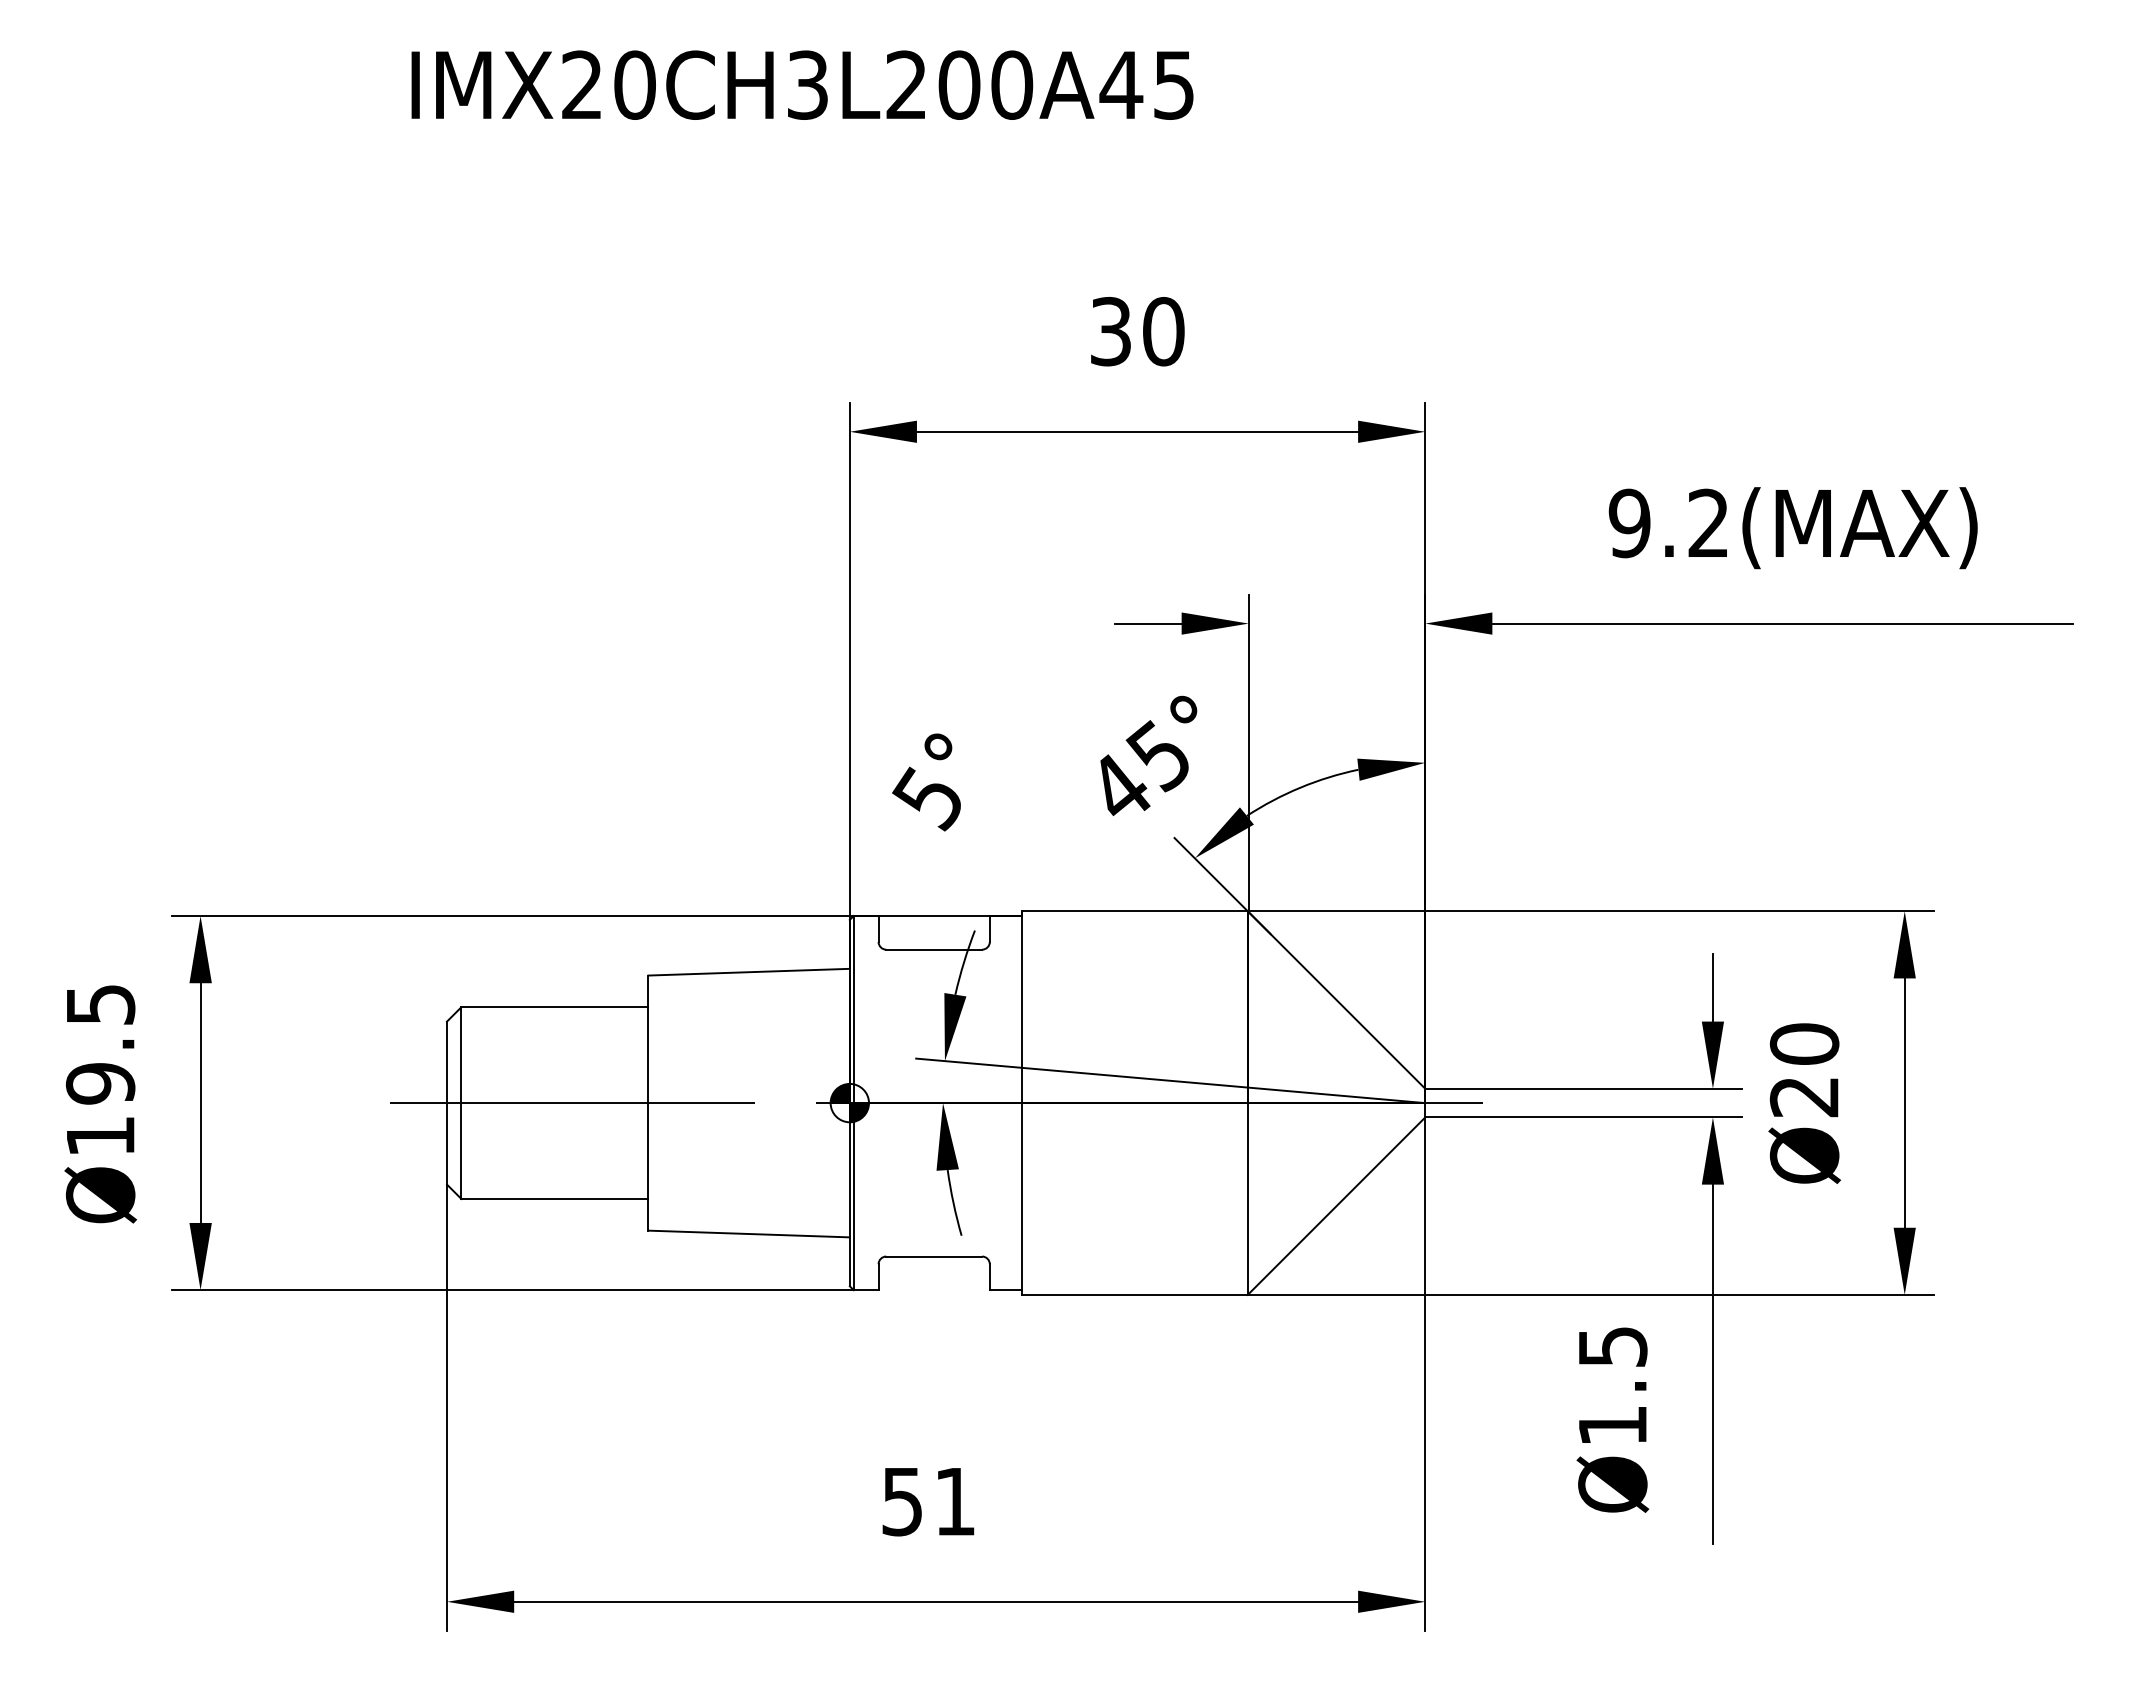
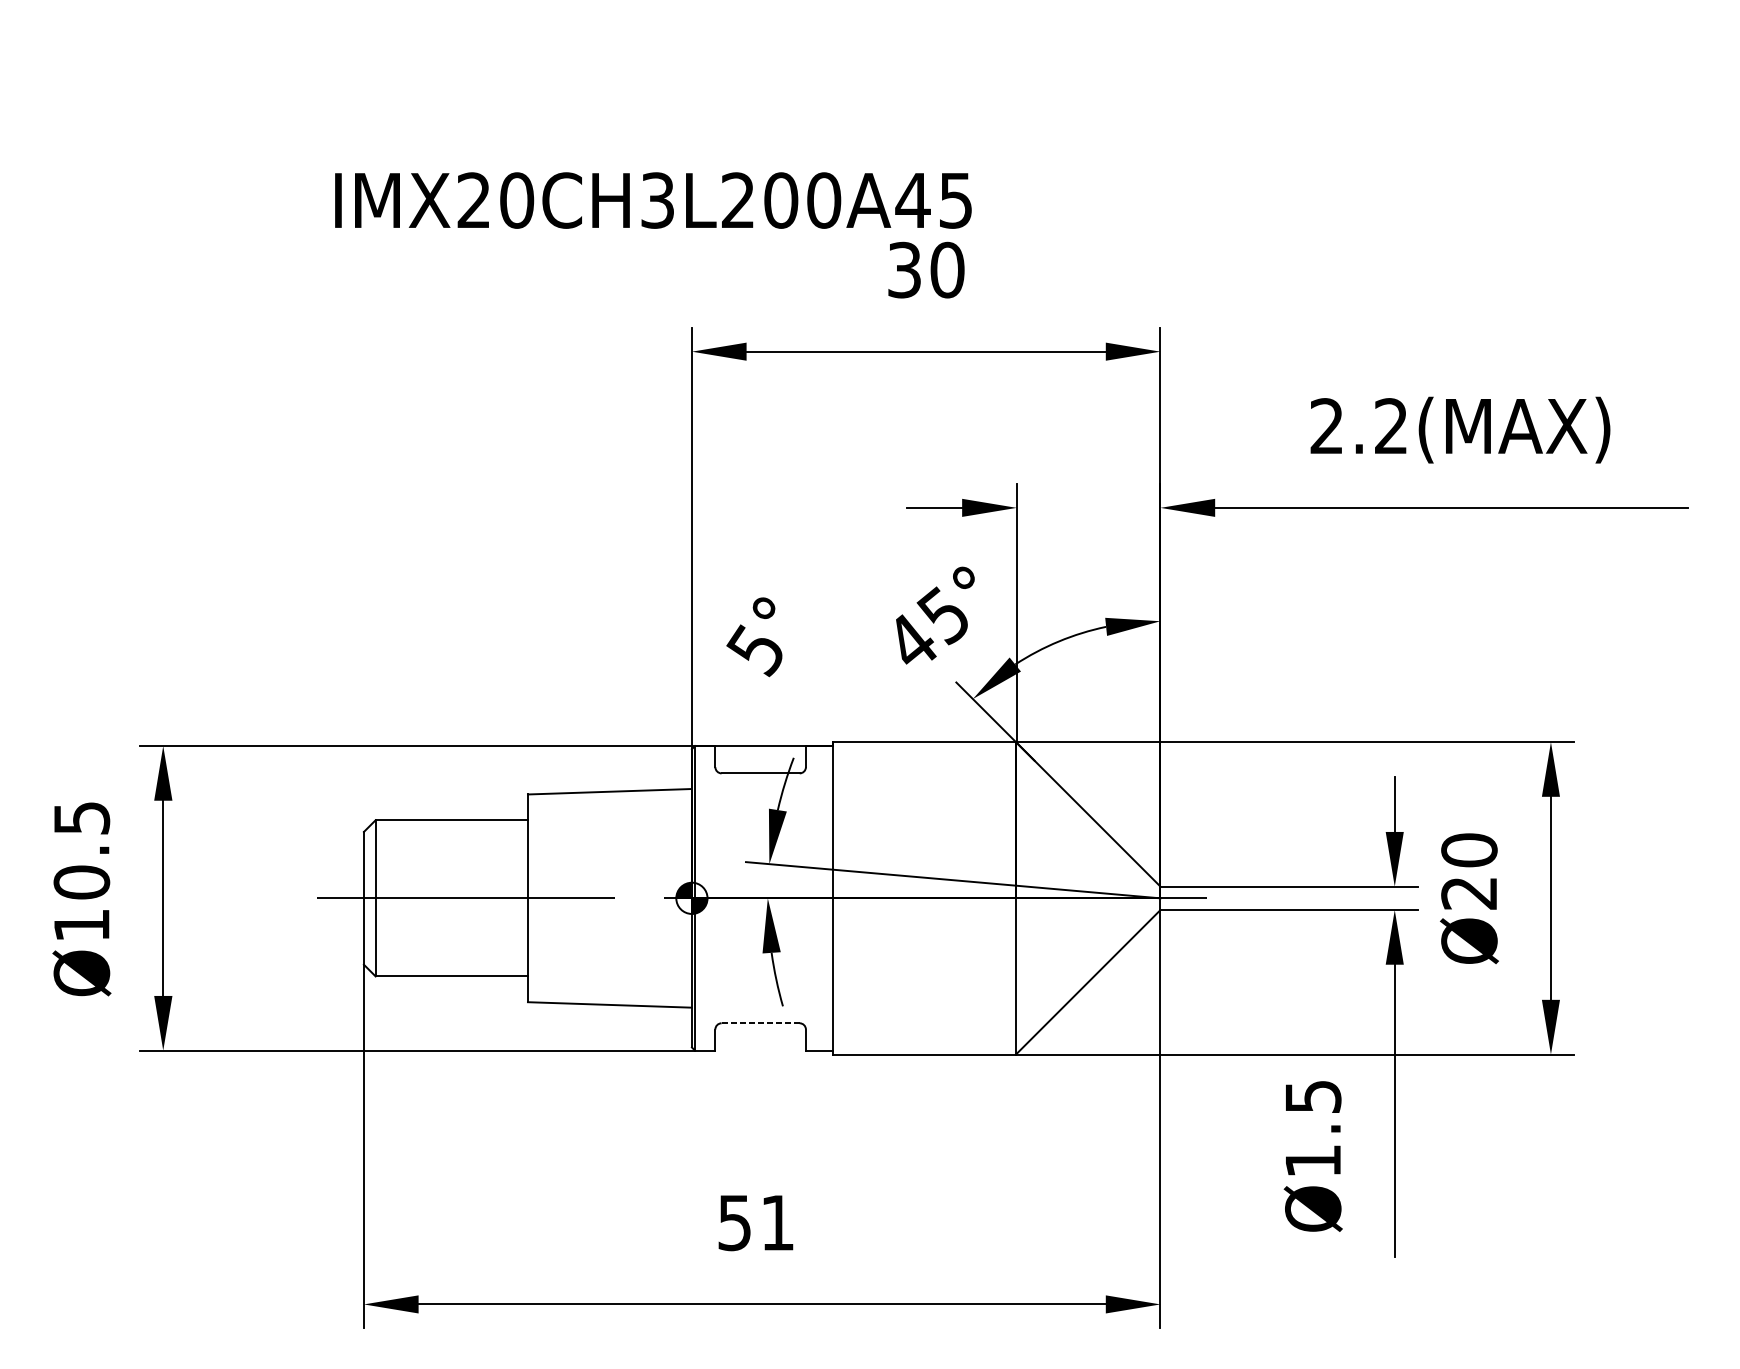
text: (802, 84) -> (653, 199), moved
text: (1629, 523) -> (1326, 426), 9.2(MAX) -> 2.2(MAX)
text: (100, 1083) -> (81, 882), Ø19.5 -> Ø10.5
line: (934, 1256) -> (760, 1023), solid -> dashed

